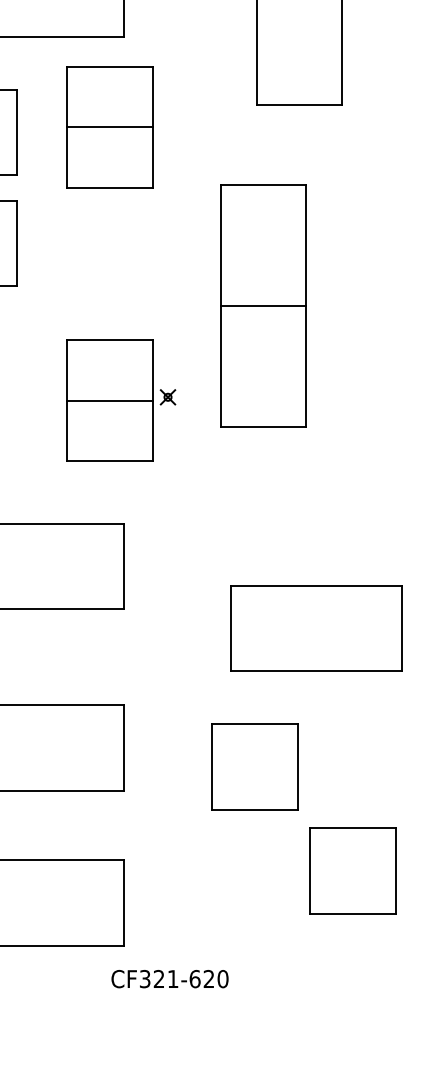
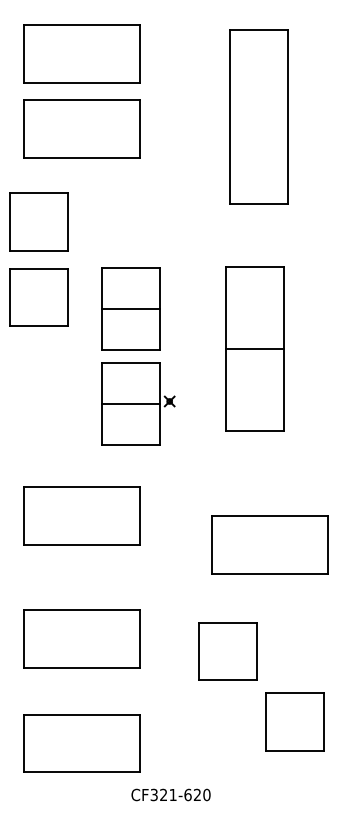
part: (110, 126) -> (130, 308), moved
part: (262, 305) -> (254, 348), moved
part: (315, 627) -> (269, 544), moved

